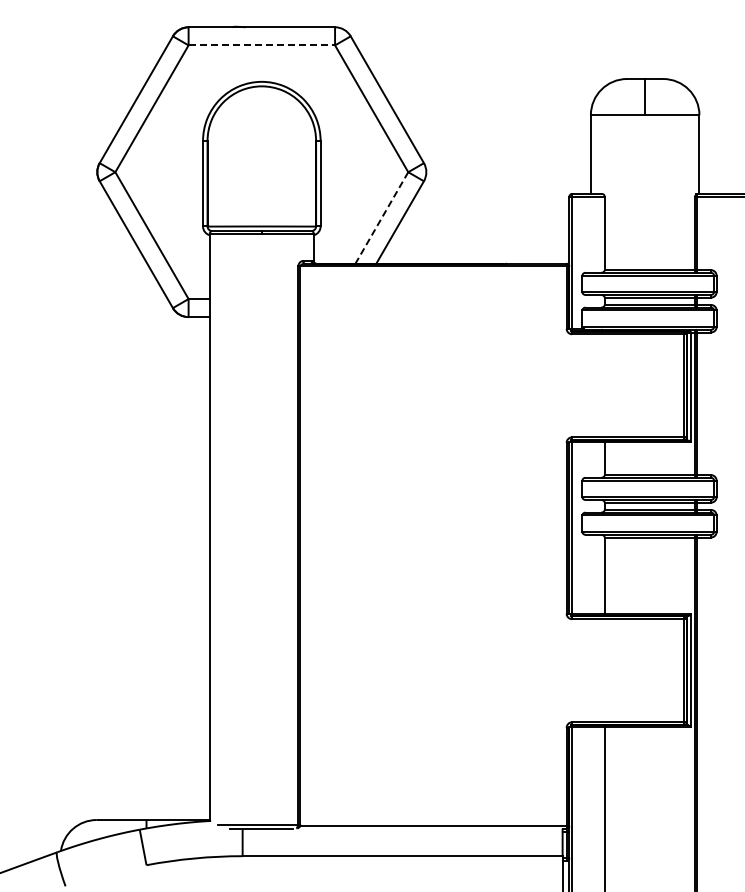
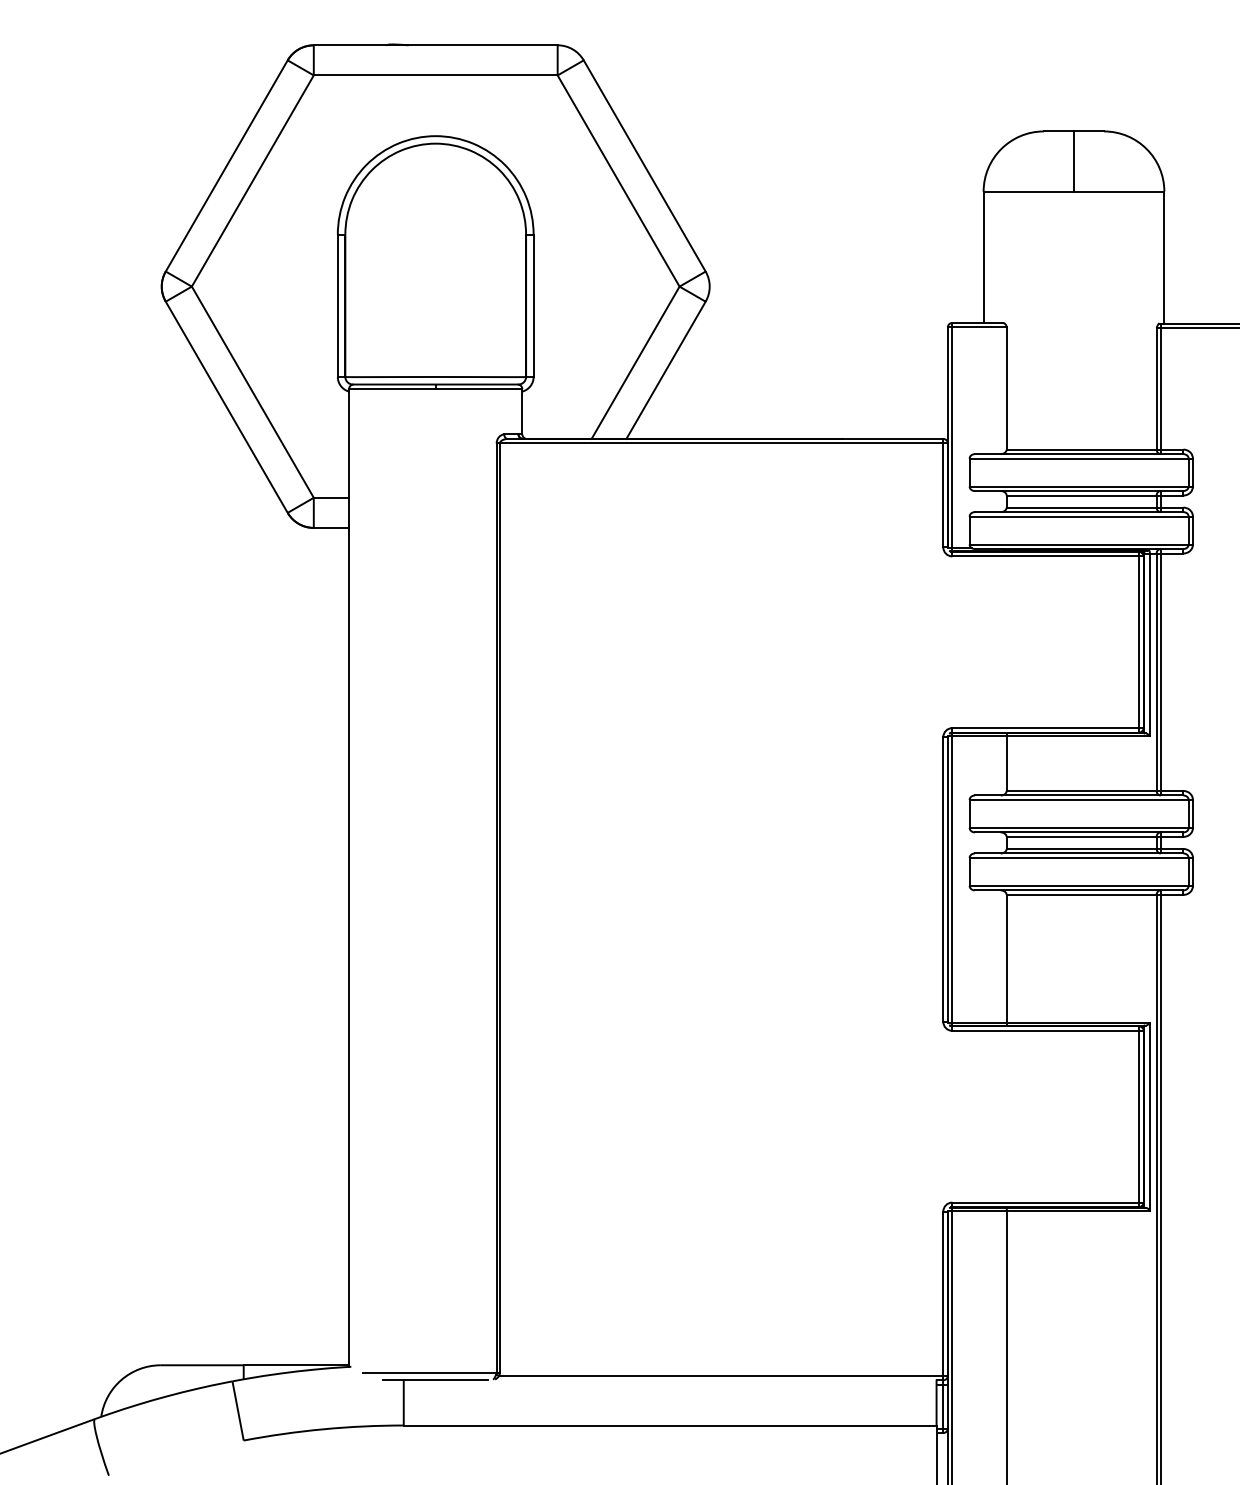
line: (262, 45) -> (436, 75), dashed -> solid
line: (381, 217) -> (634, 362), dashed -> solid

